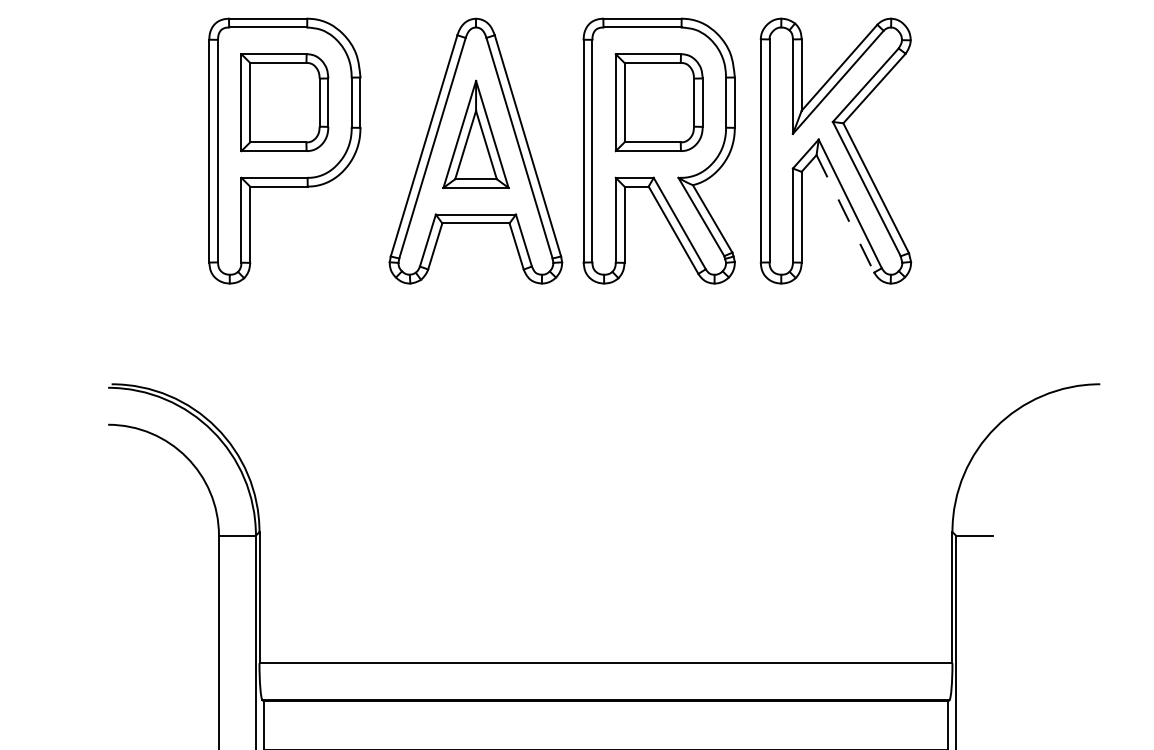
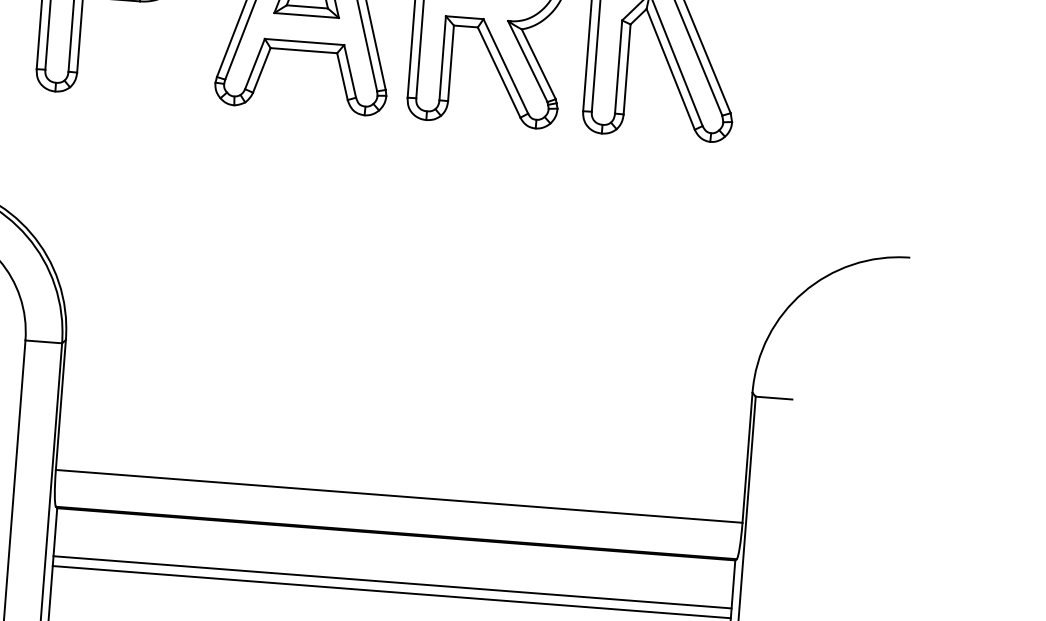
line: (845, 214) -> (670, 70), dashed -> solid

